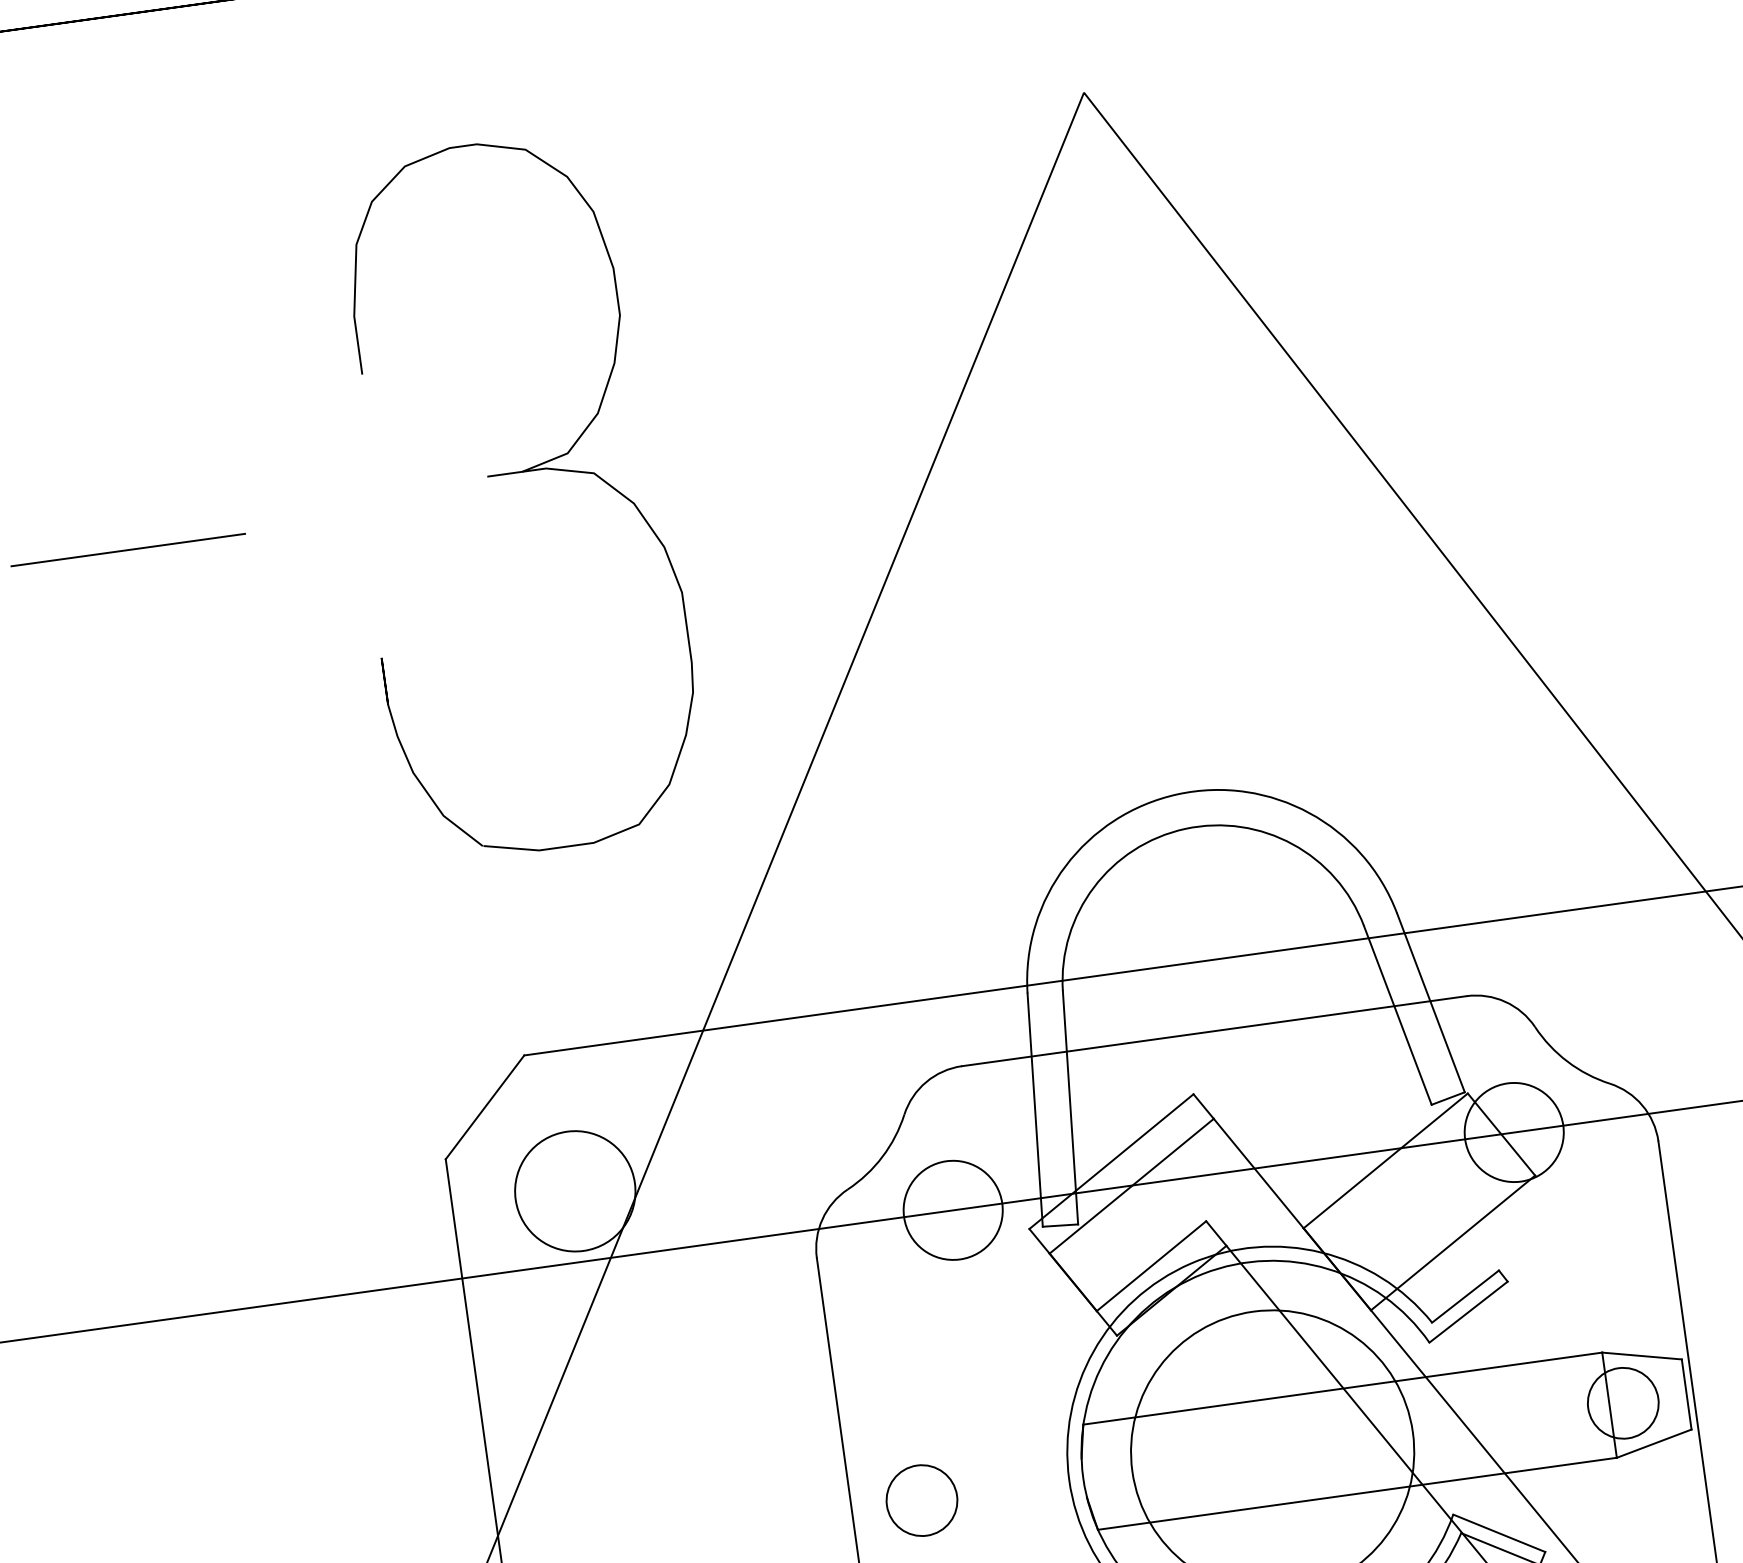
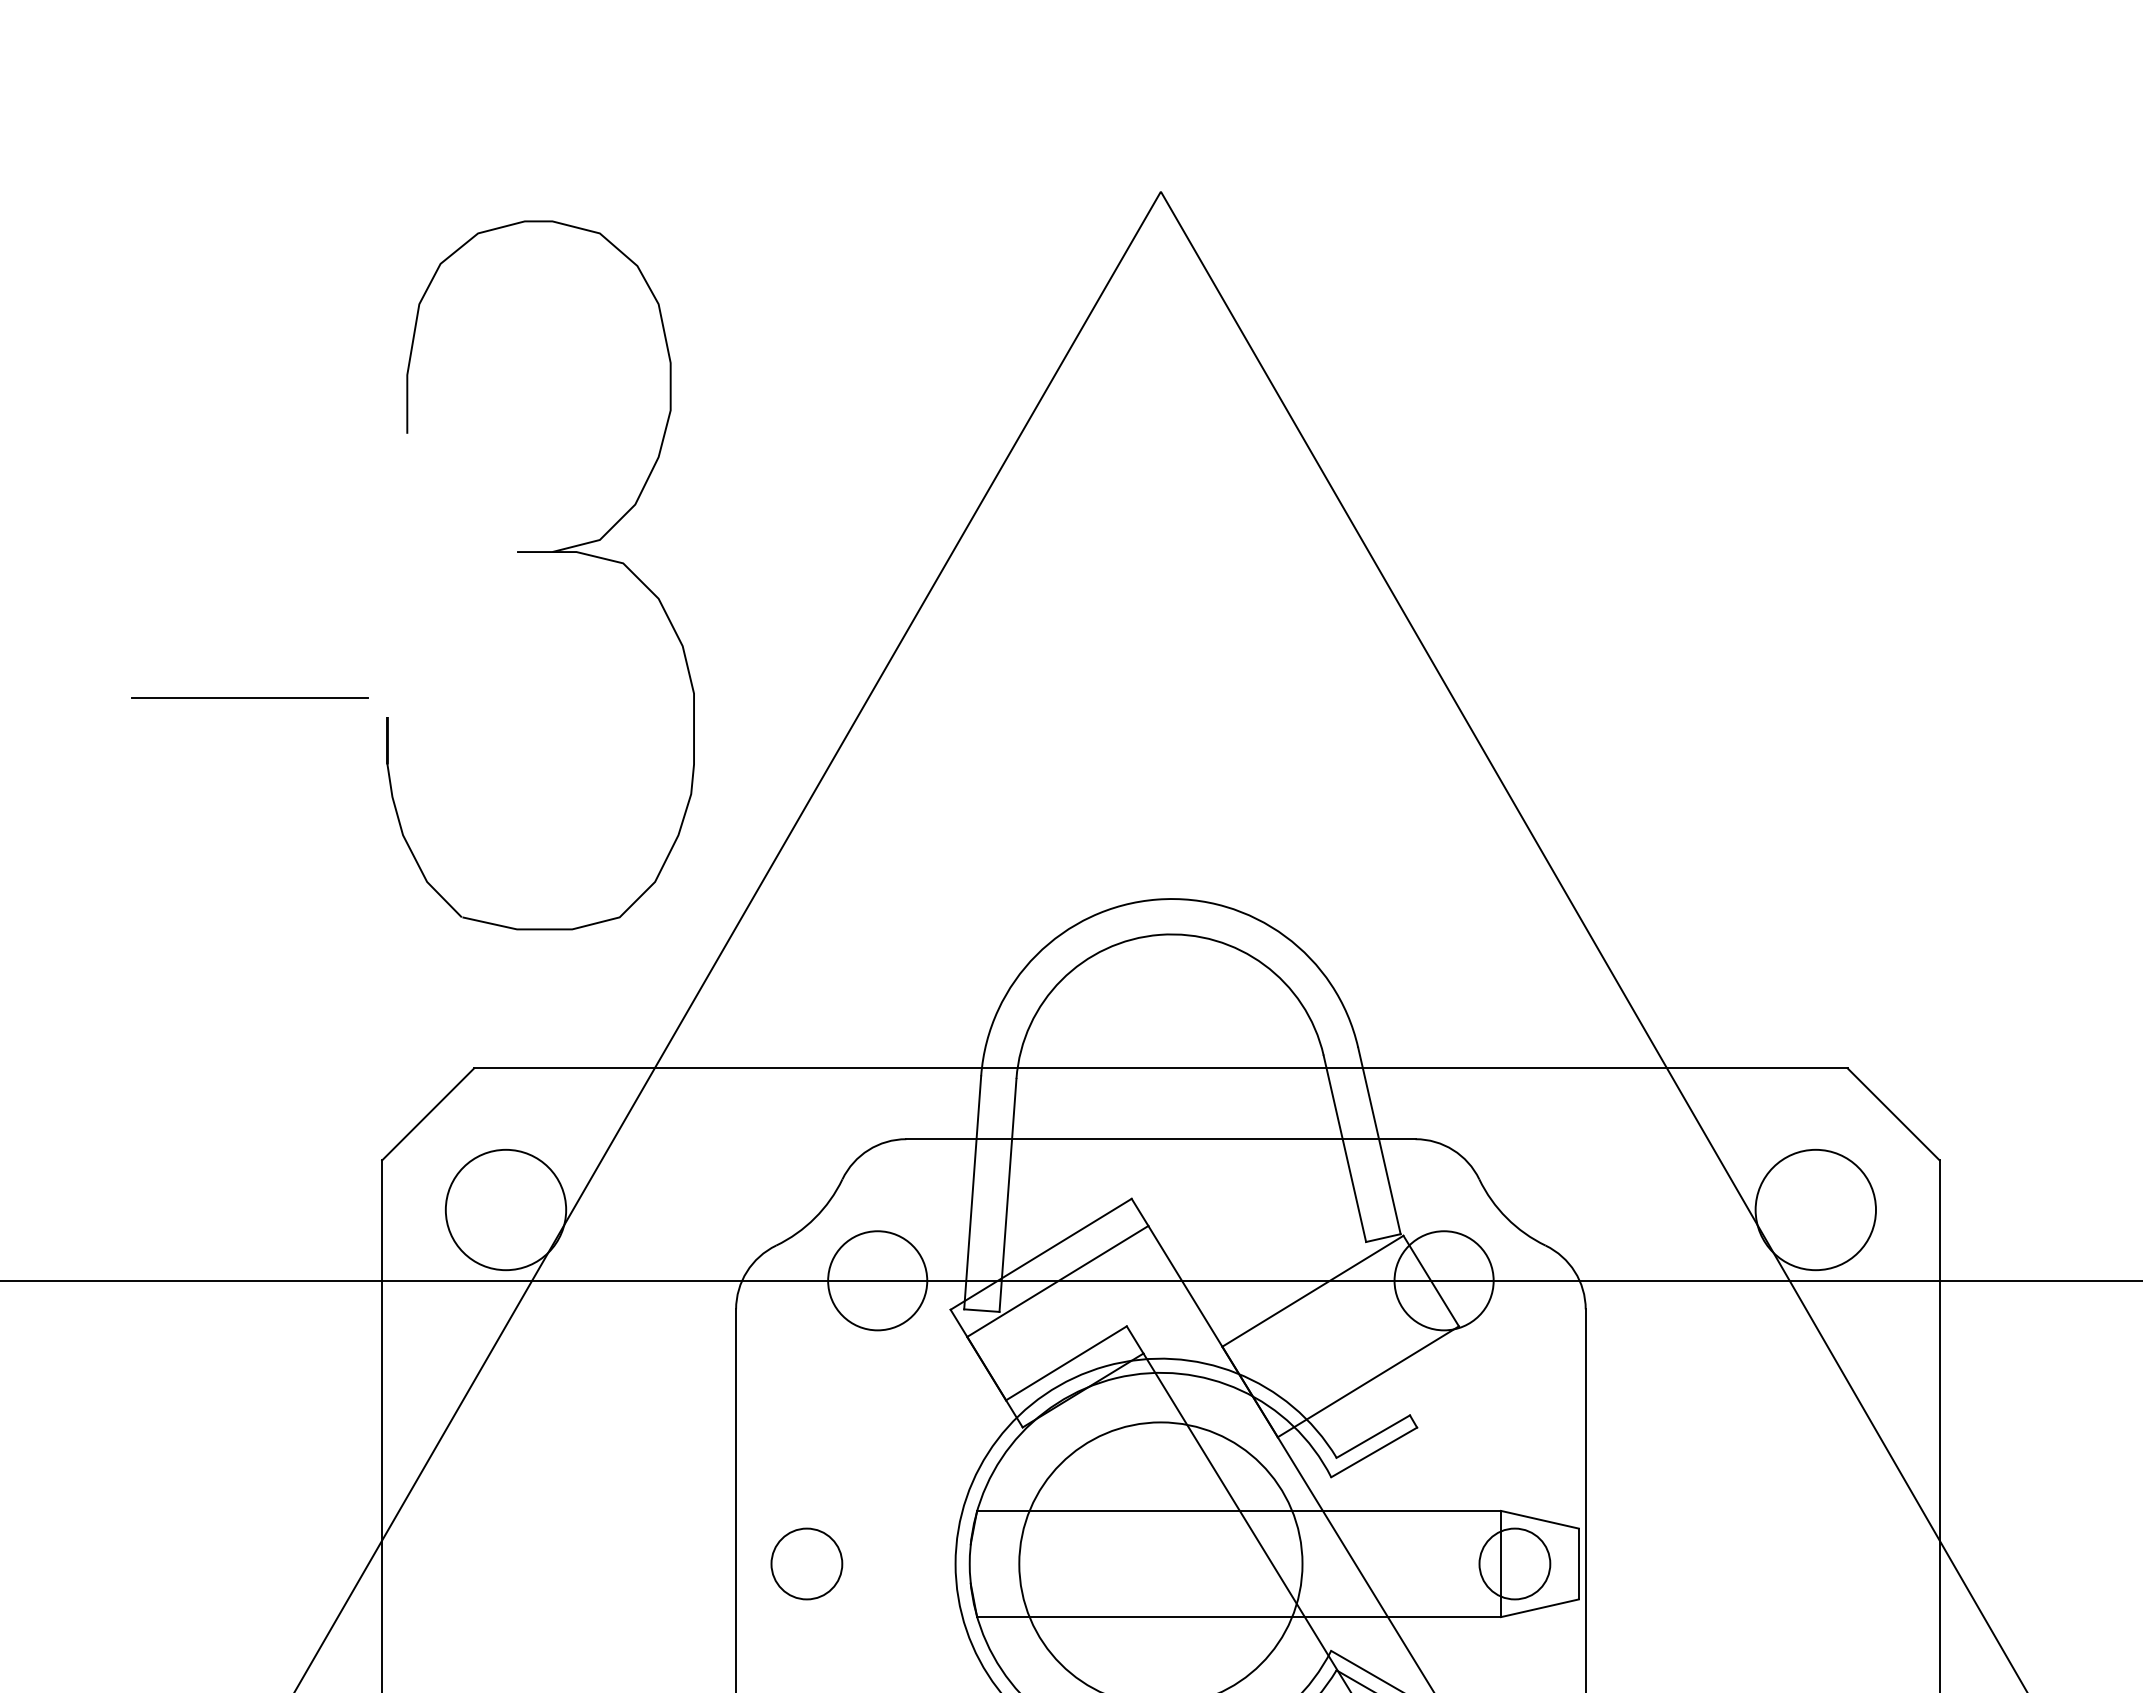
part: (510, 473) -> (540, 552), moved
line: (127, 549) -> (249, 697), moved

